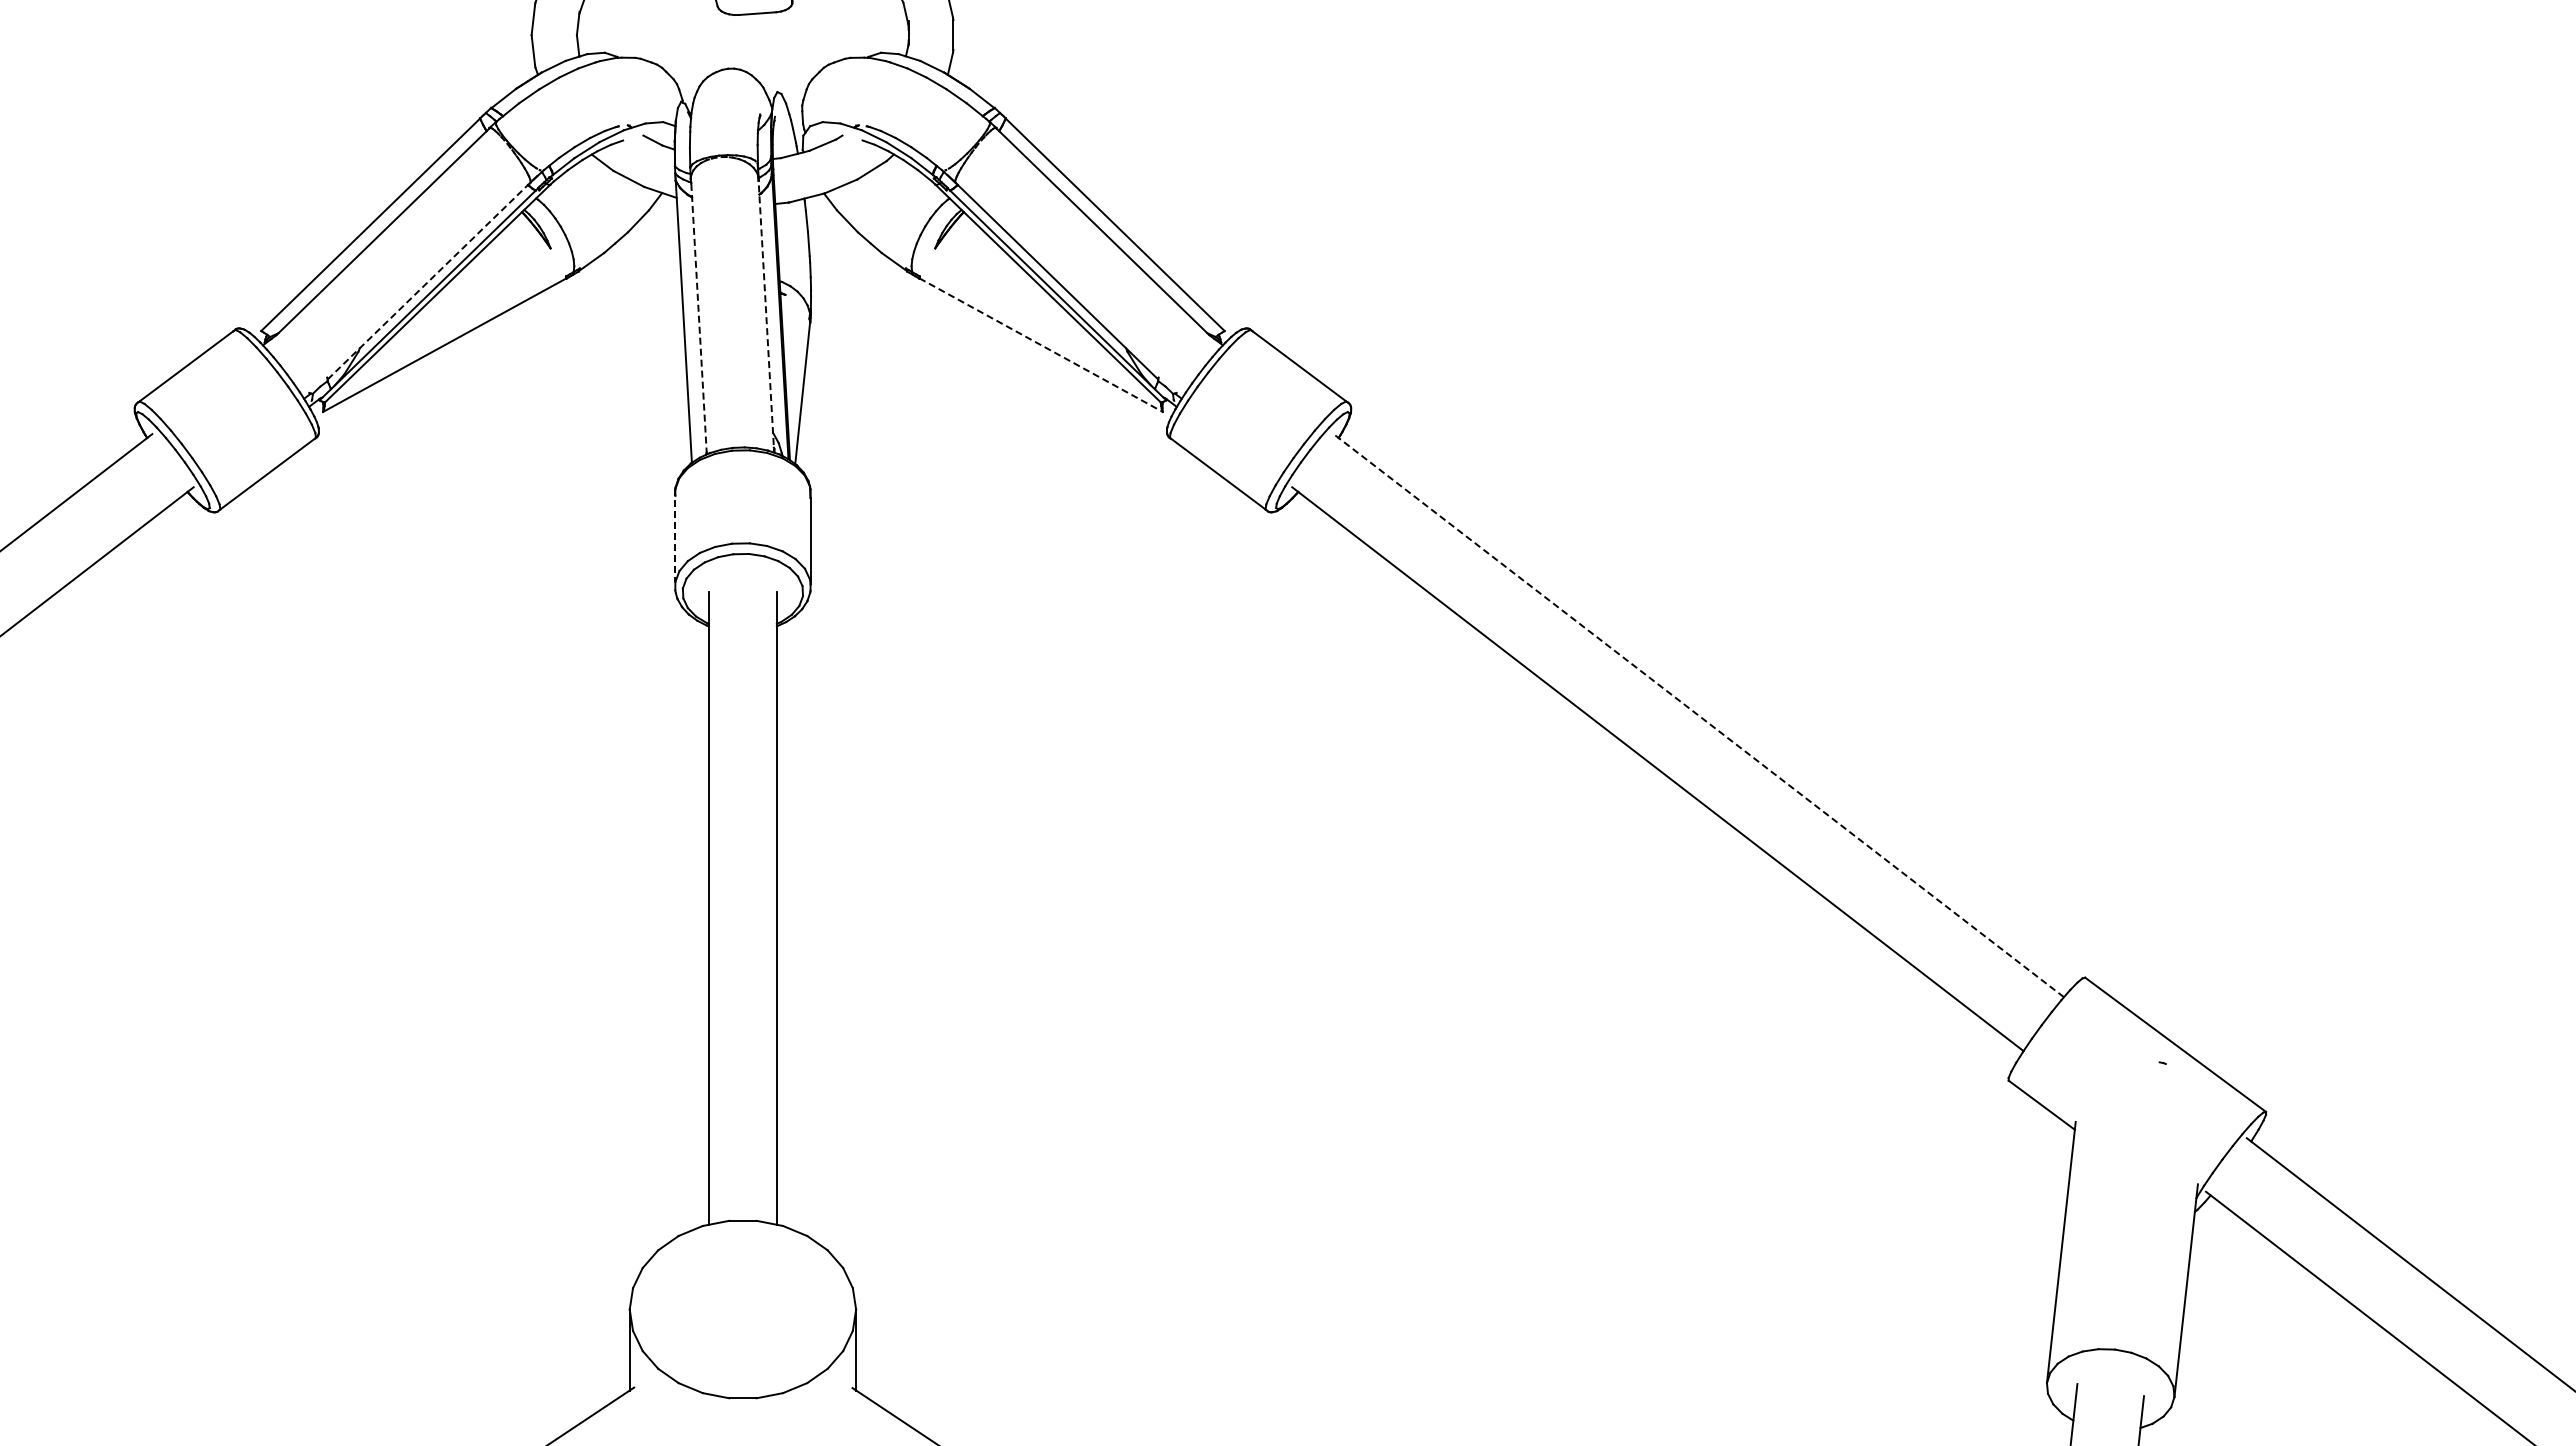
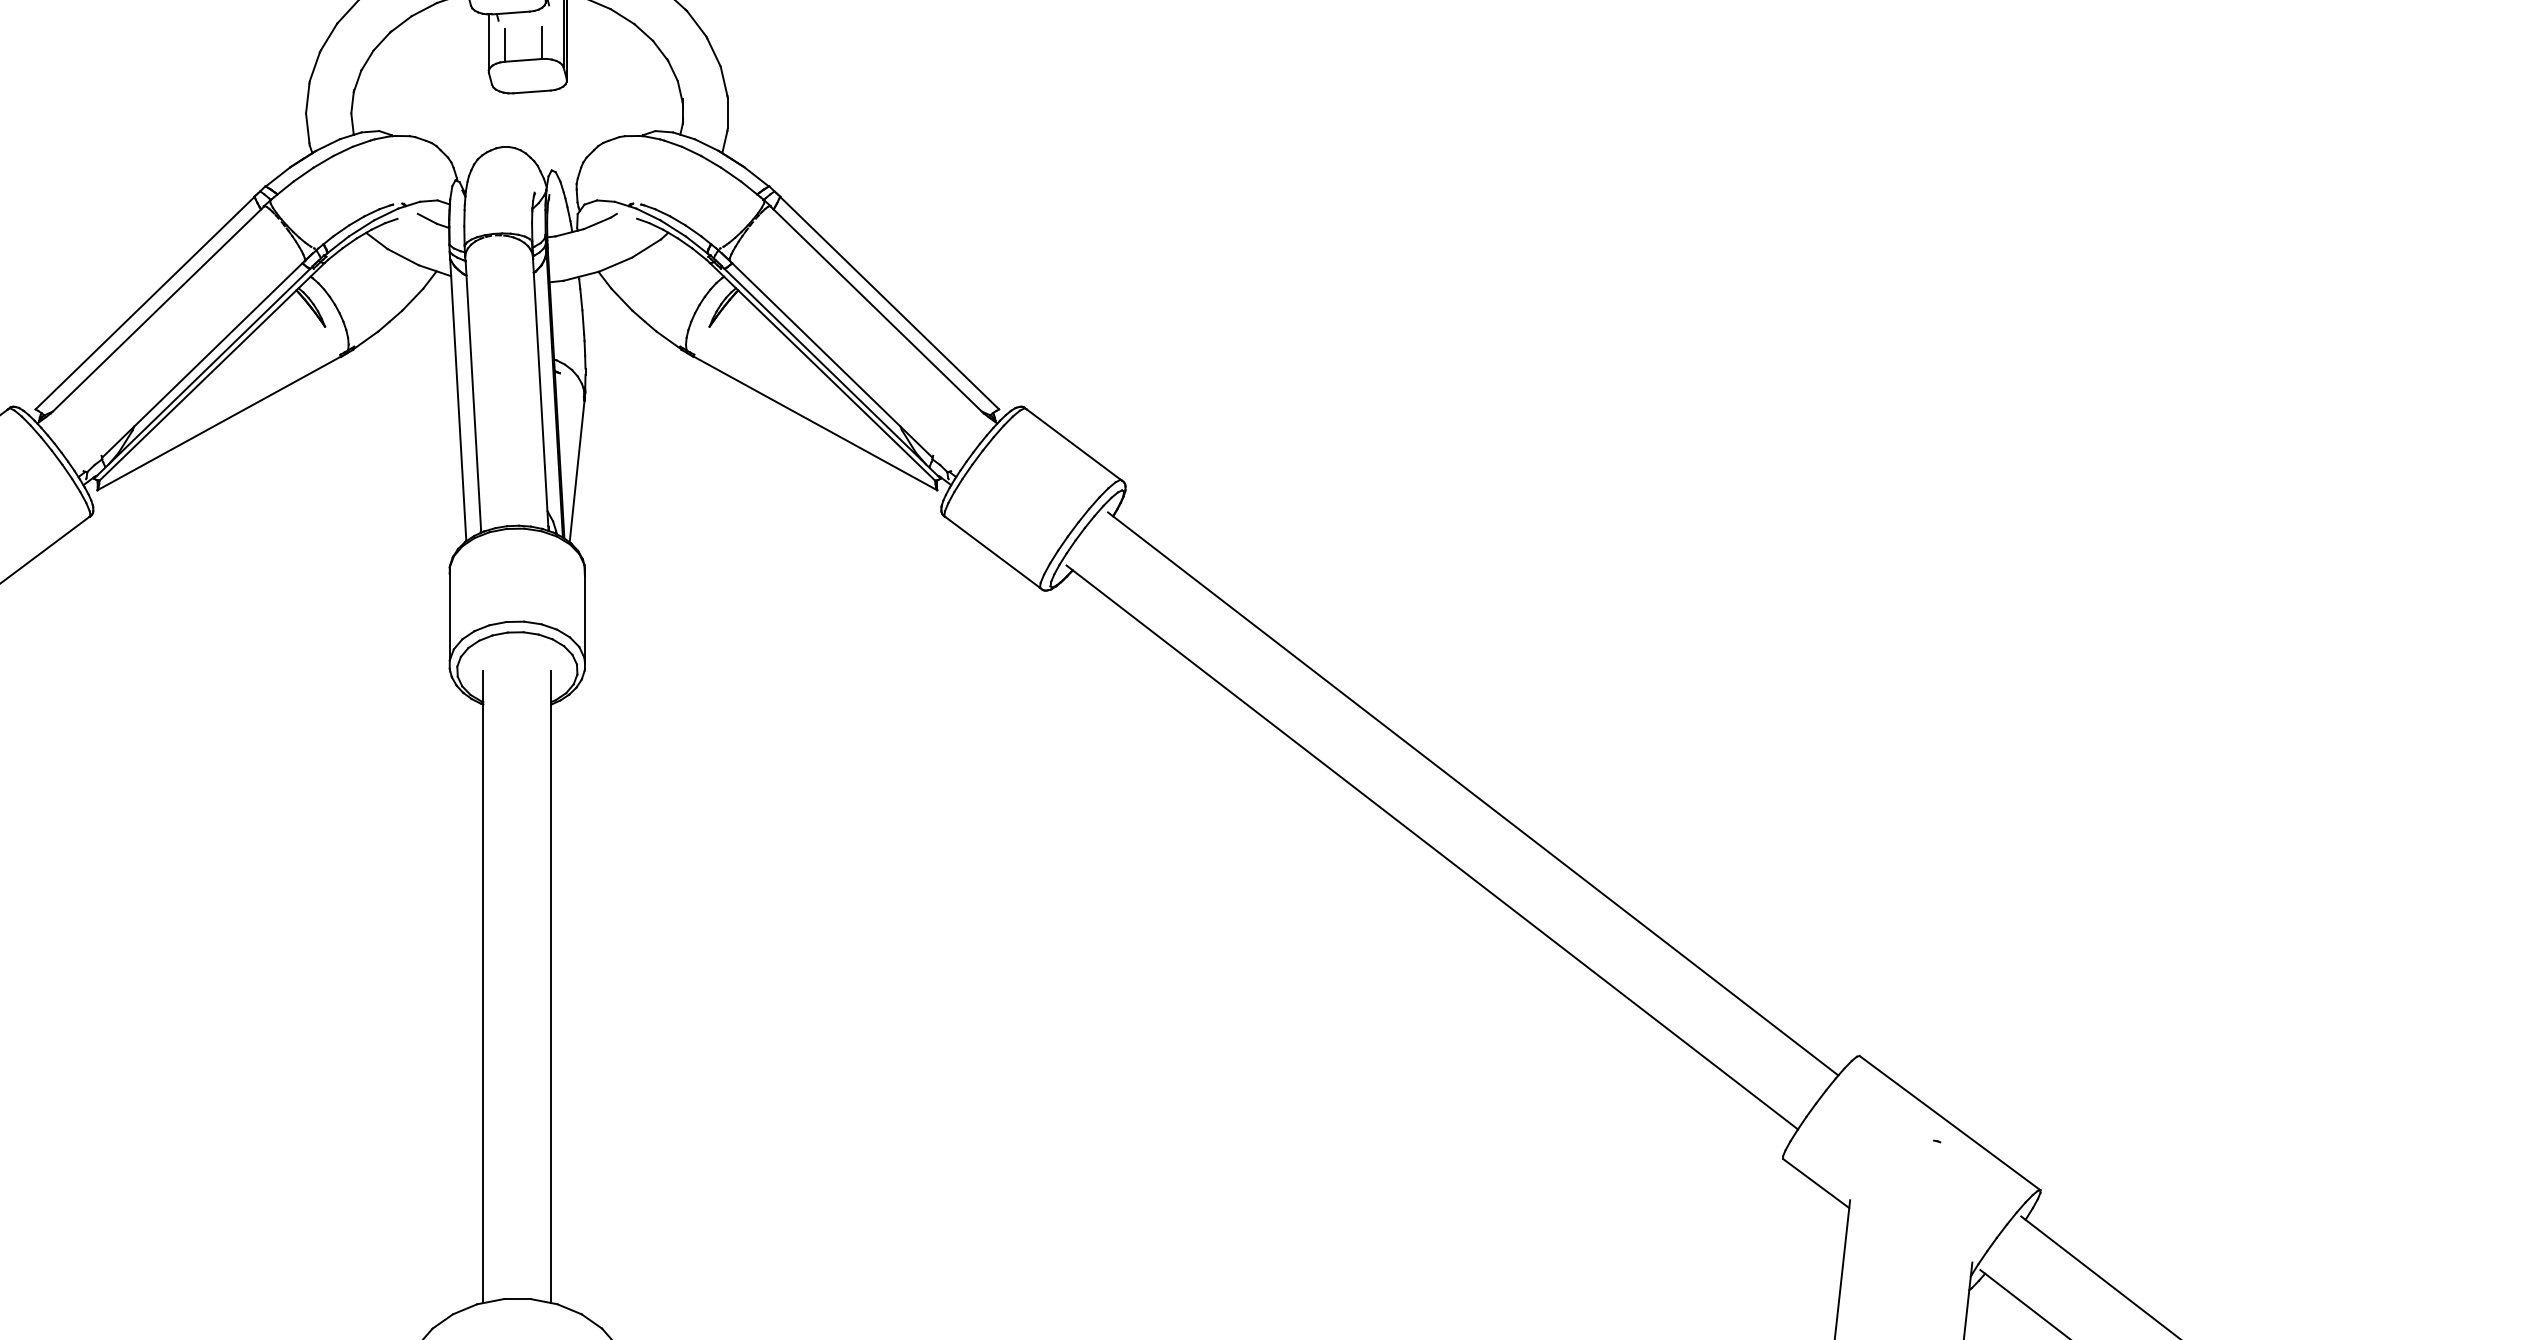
line: (432, 277) -> (206, 355), dashed -> solid
line: (765, 308) -> (539, 386), dashed -> solid
line: (699, 318) -> (473, 396), dashed -> solid
line: (1041, 345) -> (815, 423), dashed -> solid
line: (675, 535) -> (449, 613), dashed -> solid
line: (1698, 715) -> (1472, 793), dashed -> solid

